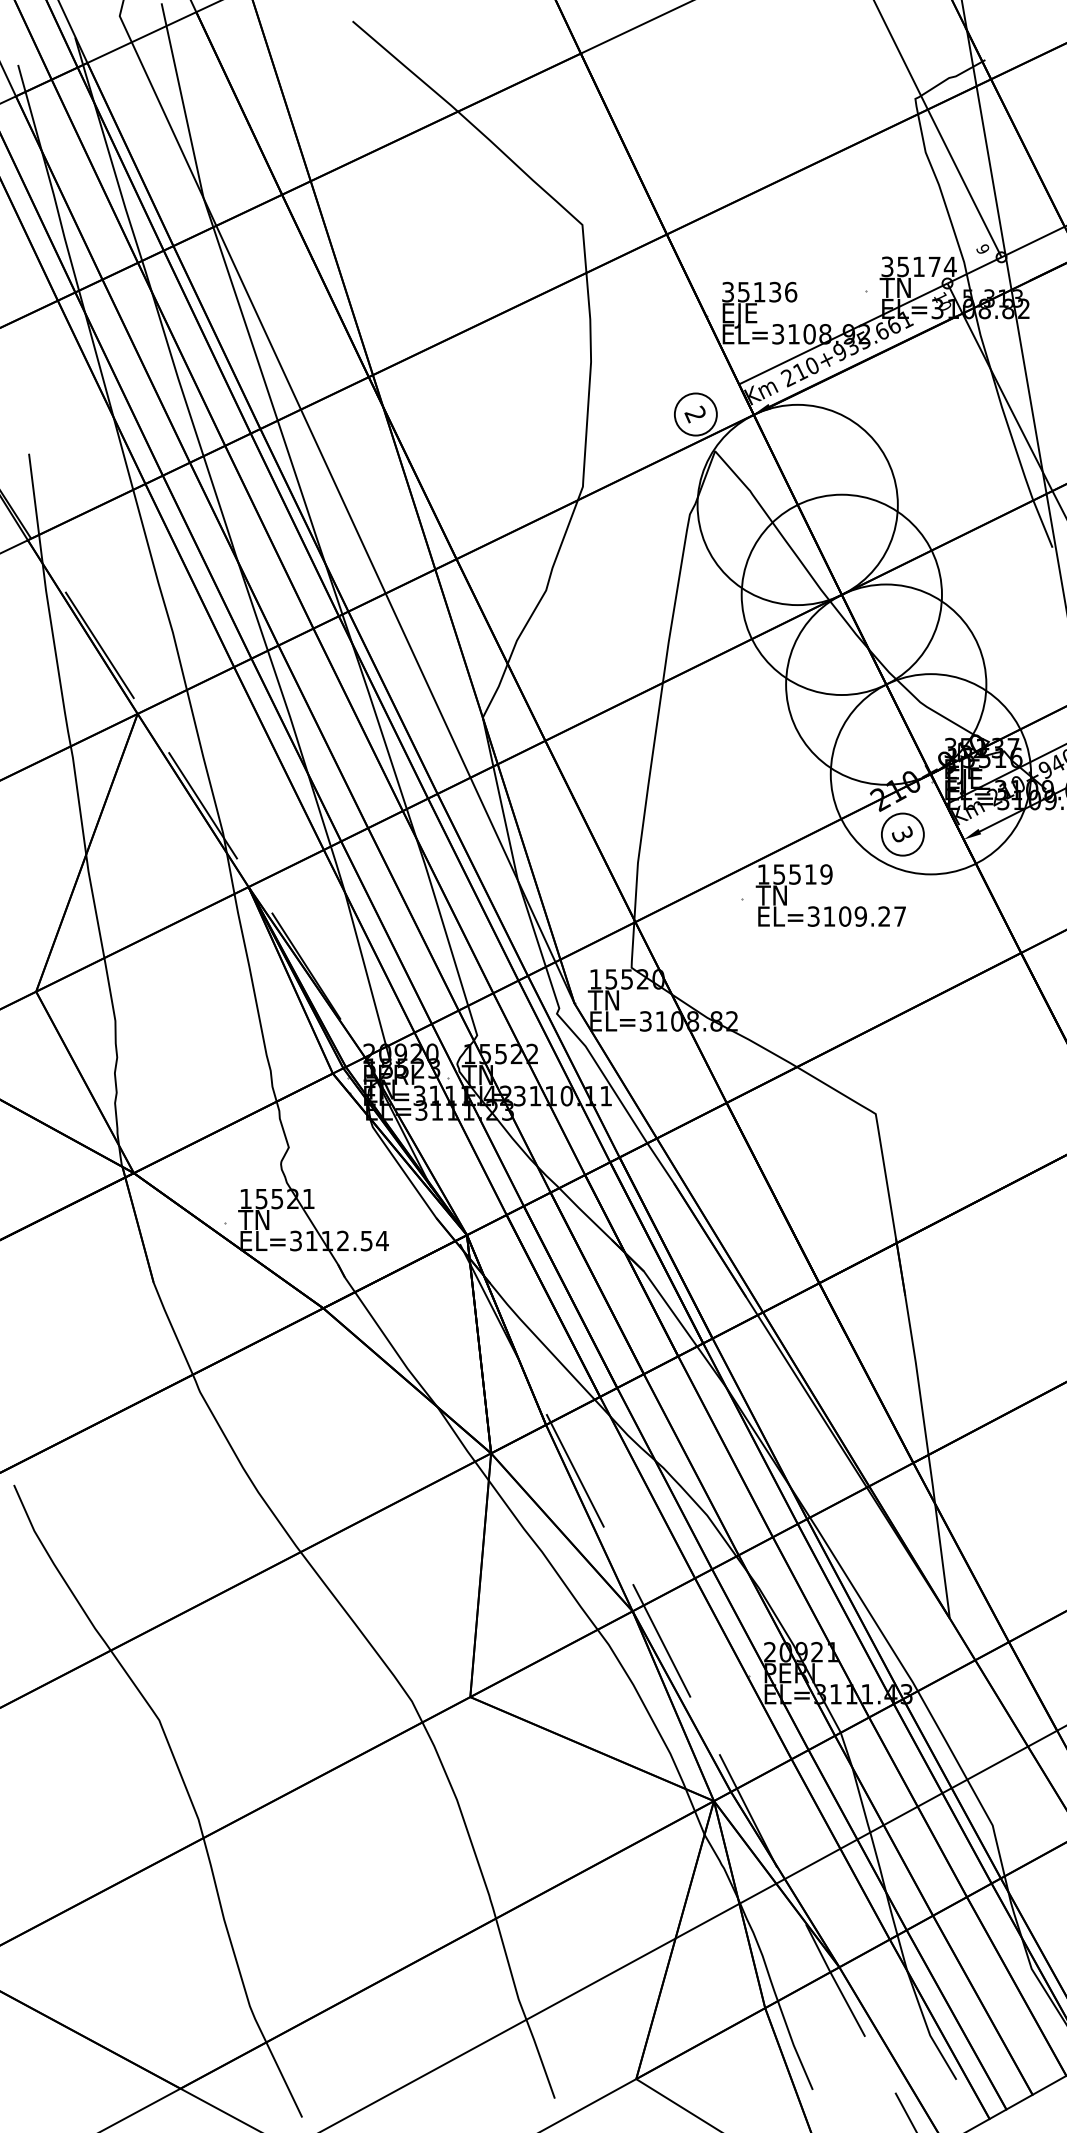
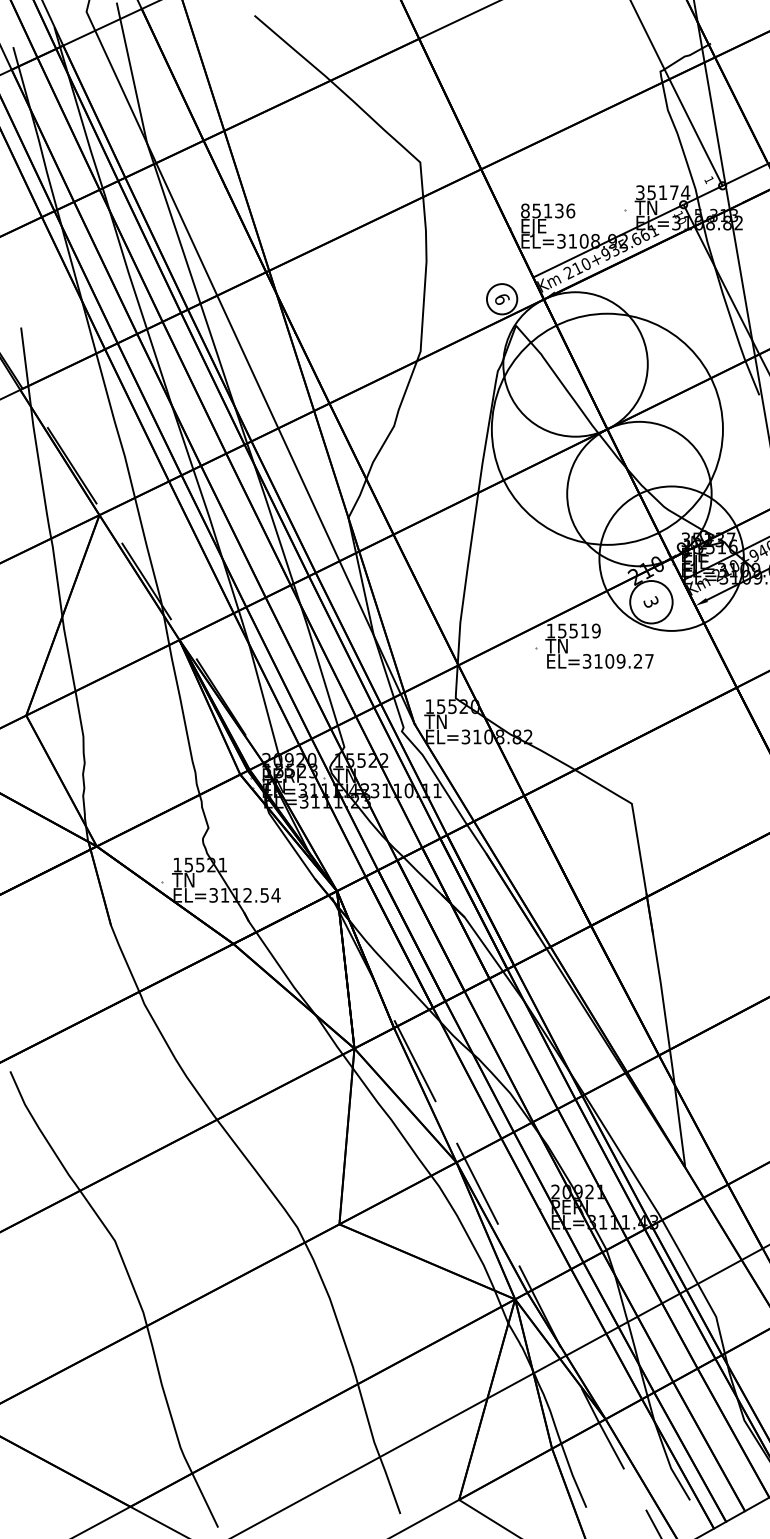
text: (982, 249) -> (708, 180), 9 -> 1
text: (728, 292) -> (525, 211), 35136 -> 85136
text: (695, 414) -> (501, 299), 2 -> 6
circle: (841, 594) -> (607, 429), size x1.6
circle: (902, 834) -> (651, 602), size x1.4

